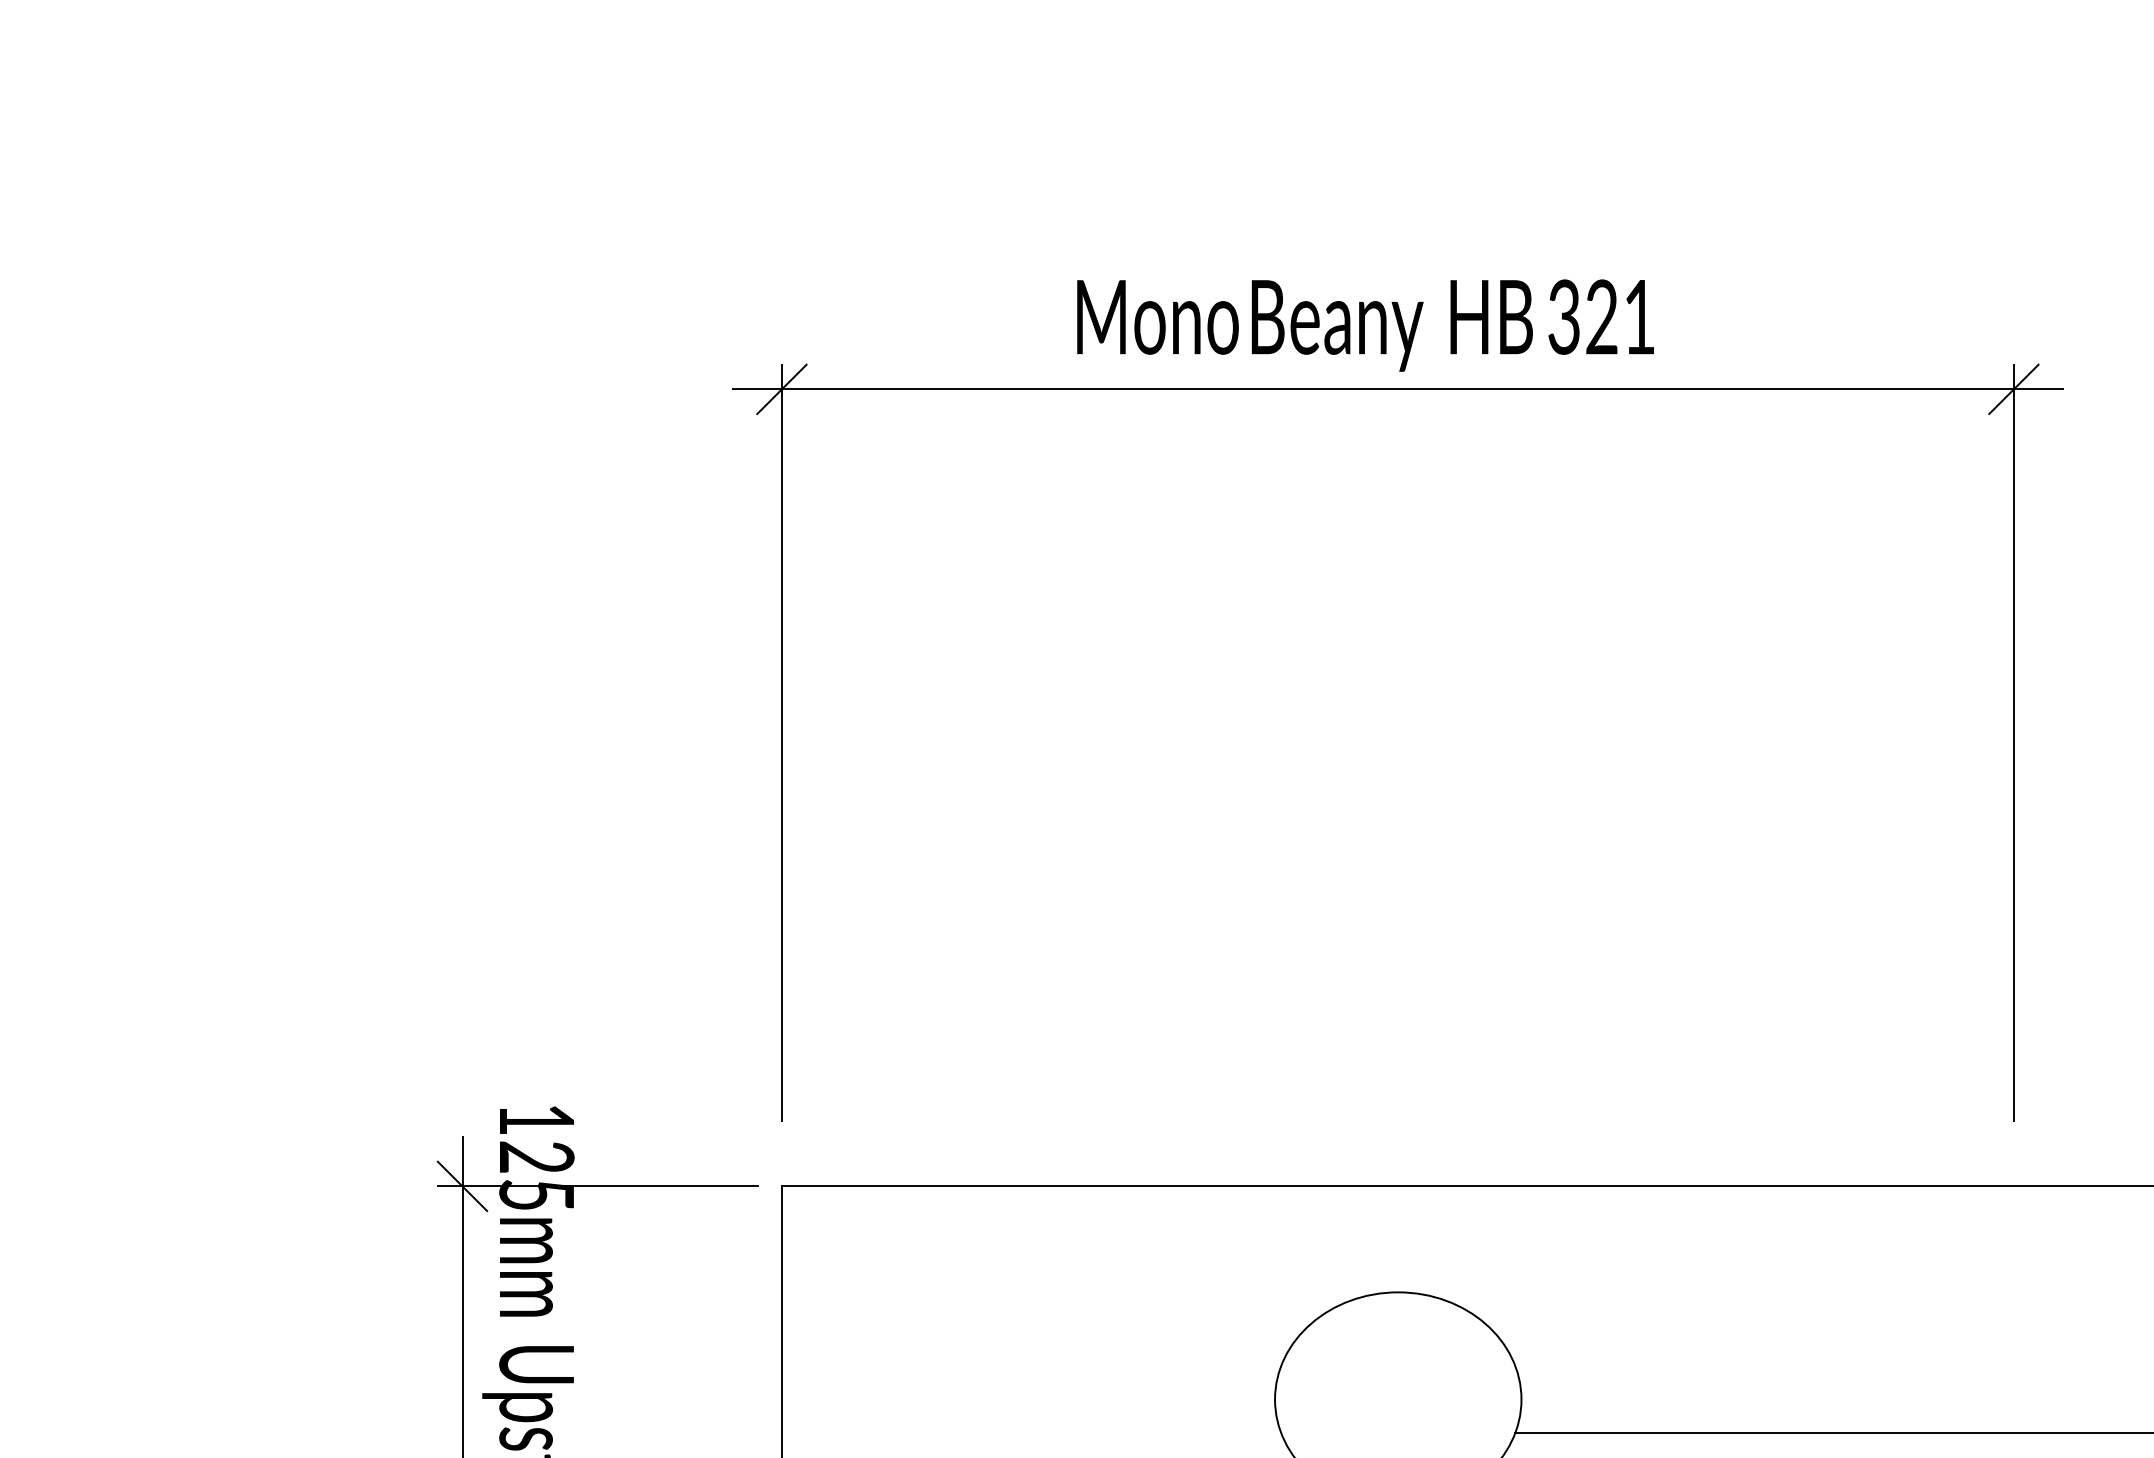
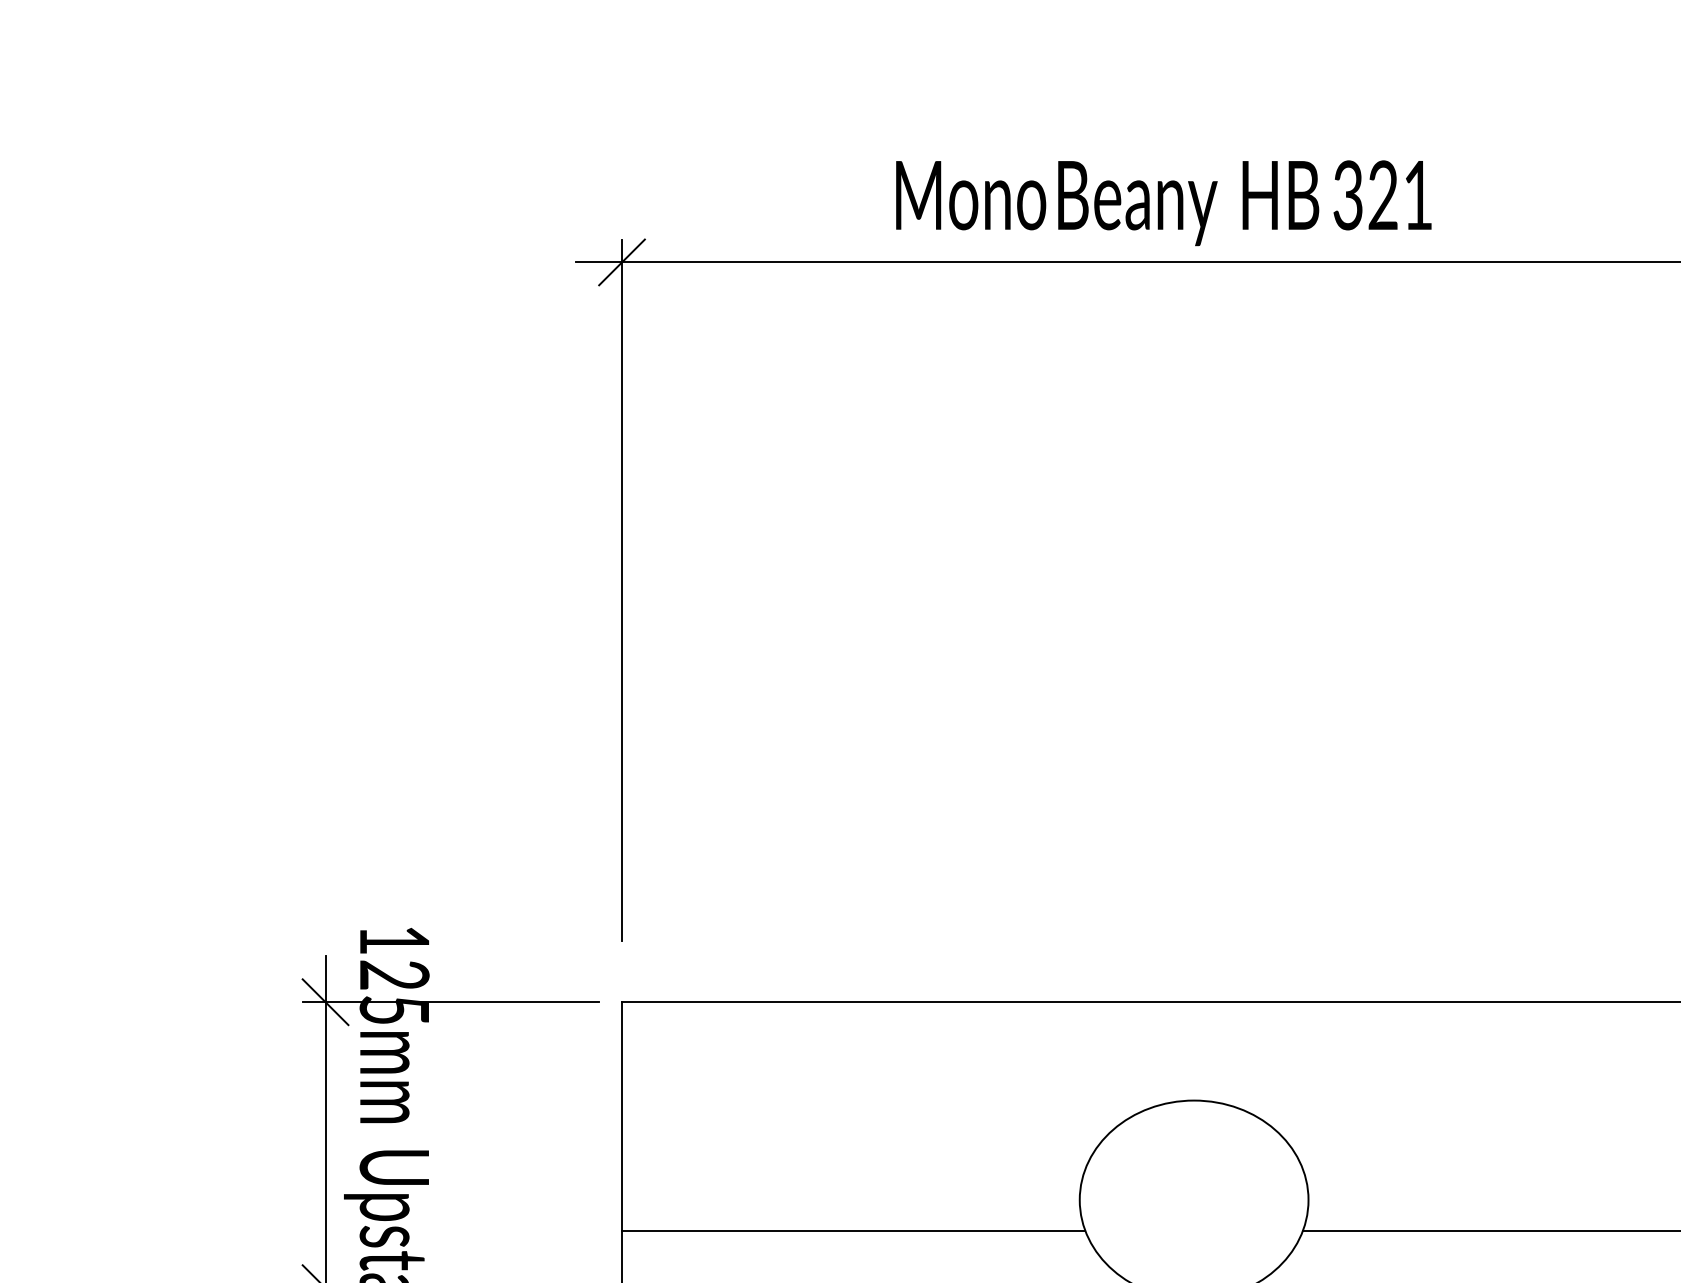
line: (1031, 1432) -> (853, 1230), added

